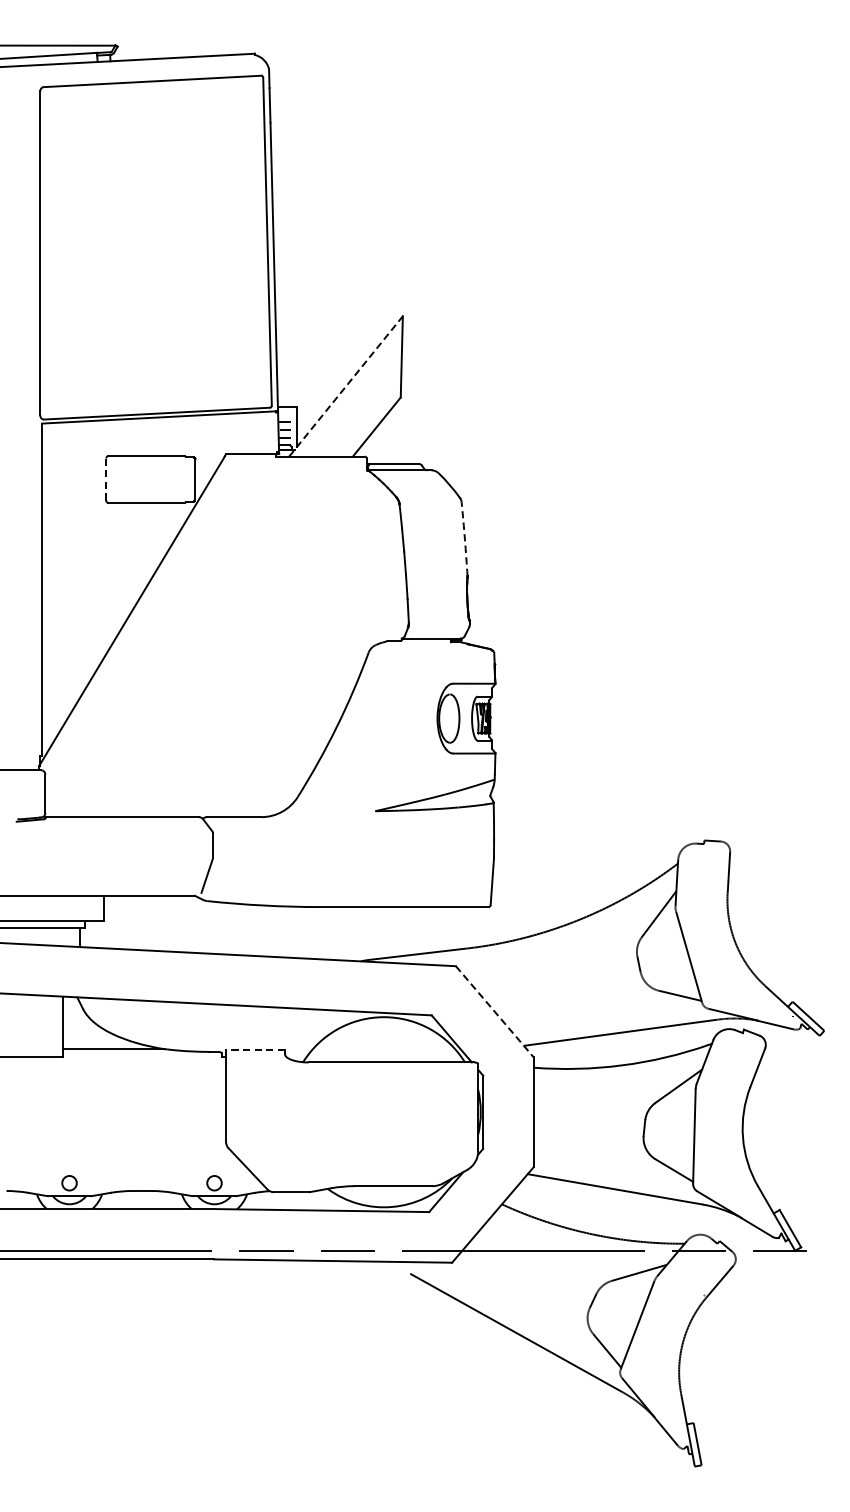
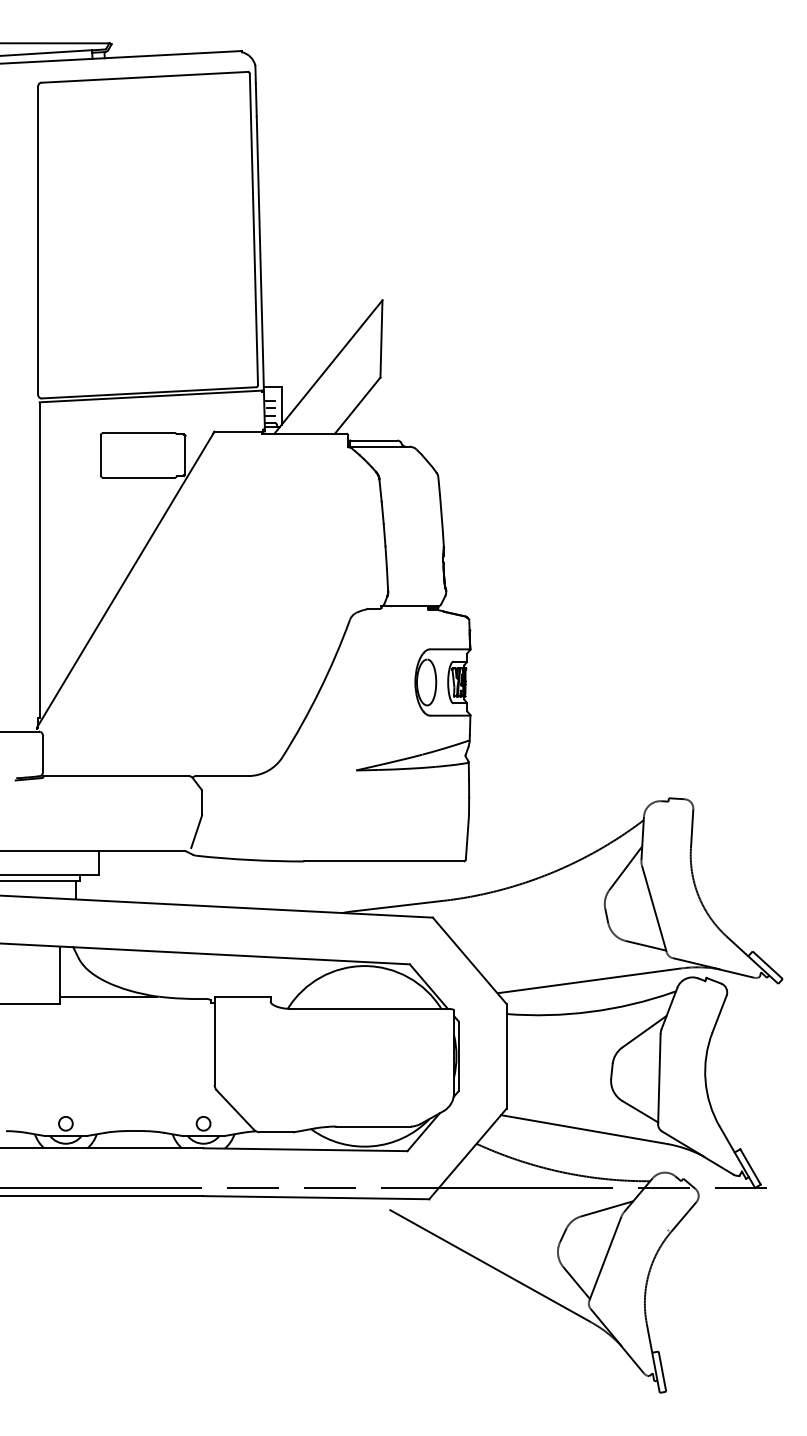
line: (346, 386) -> (328, 367), dashed -> solid
line: (105, 478) -> (100, 454), dashed -> solid
arc: (465, 539) -> (441, 512), dashed -> solid
line: (494, 1011) -> (469, 960), dashed -> solid
line: (255, 1050) -> (242, 997), dashed -> solid

